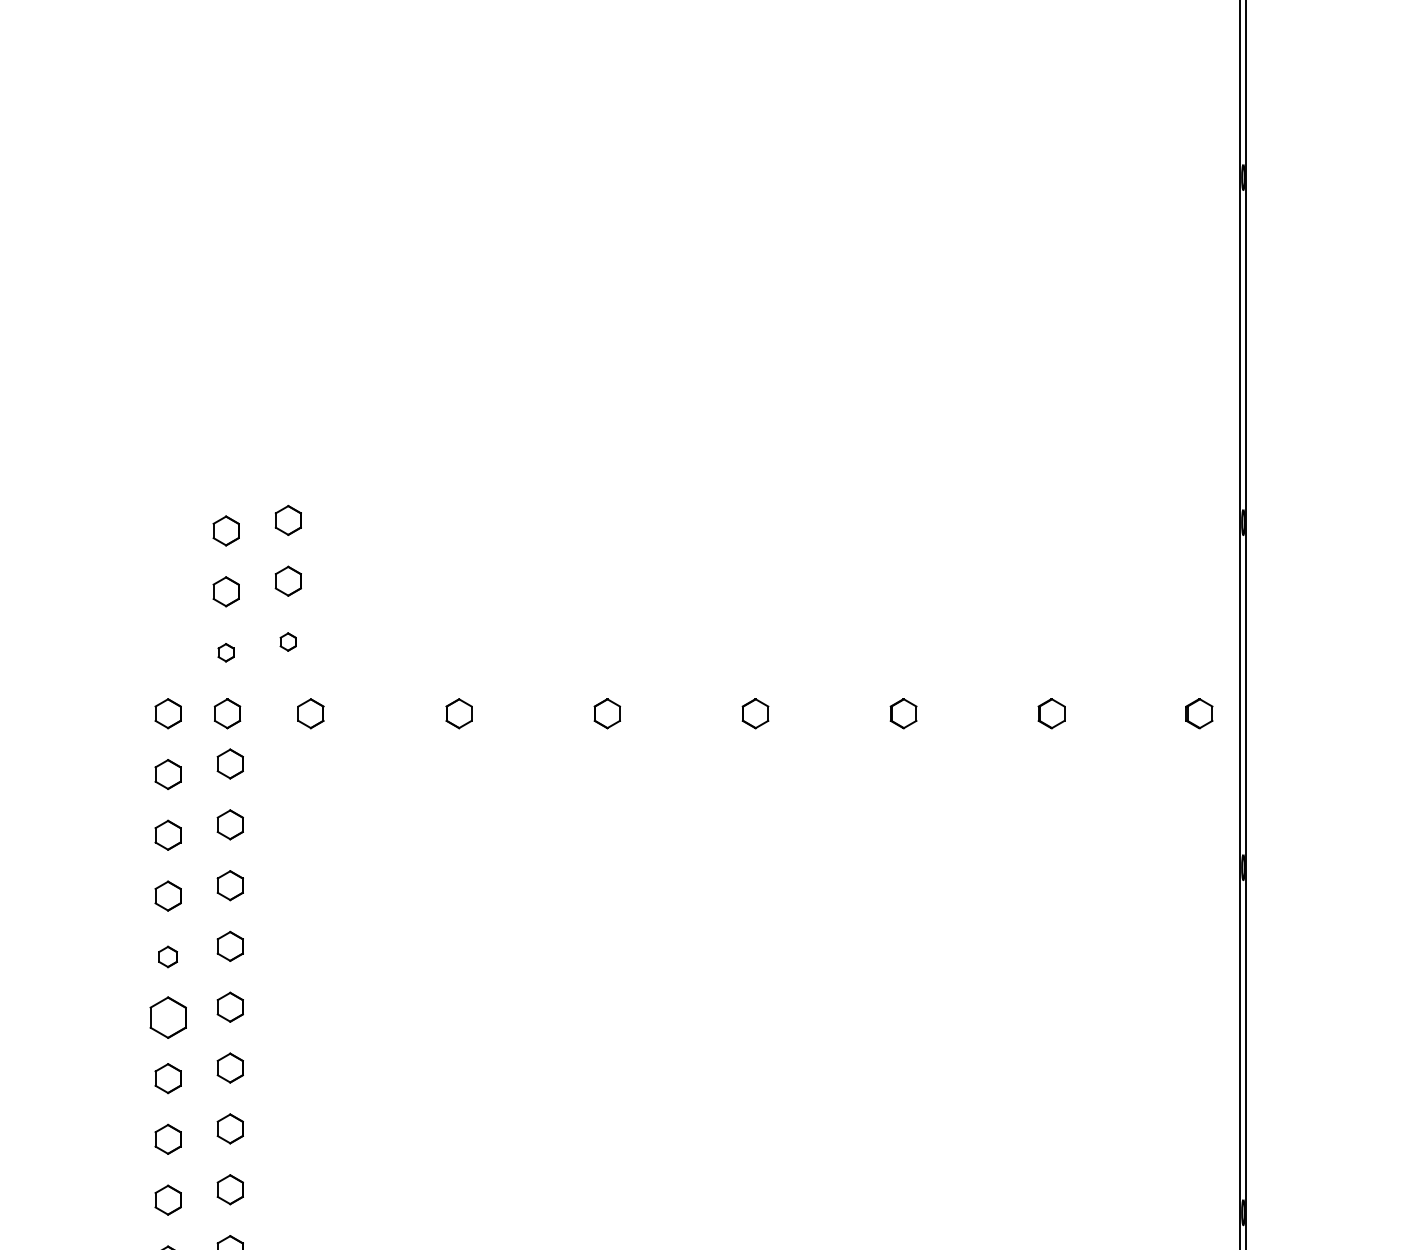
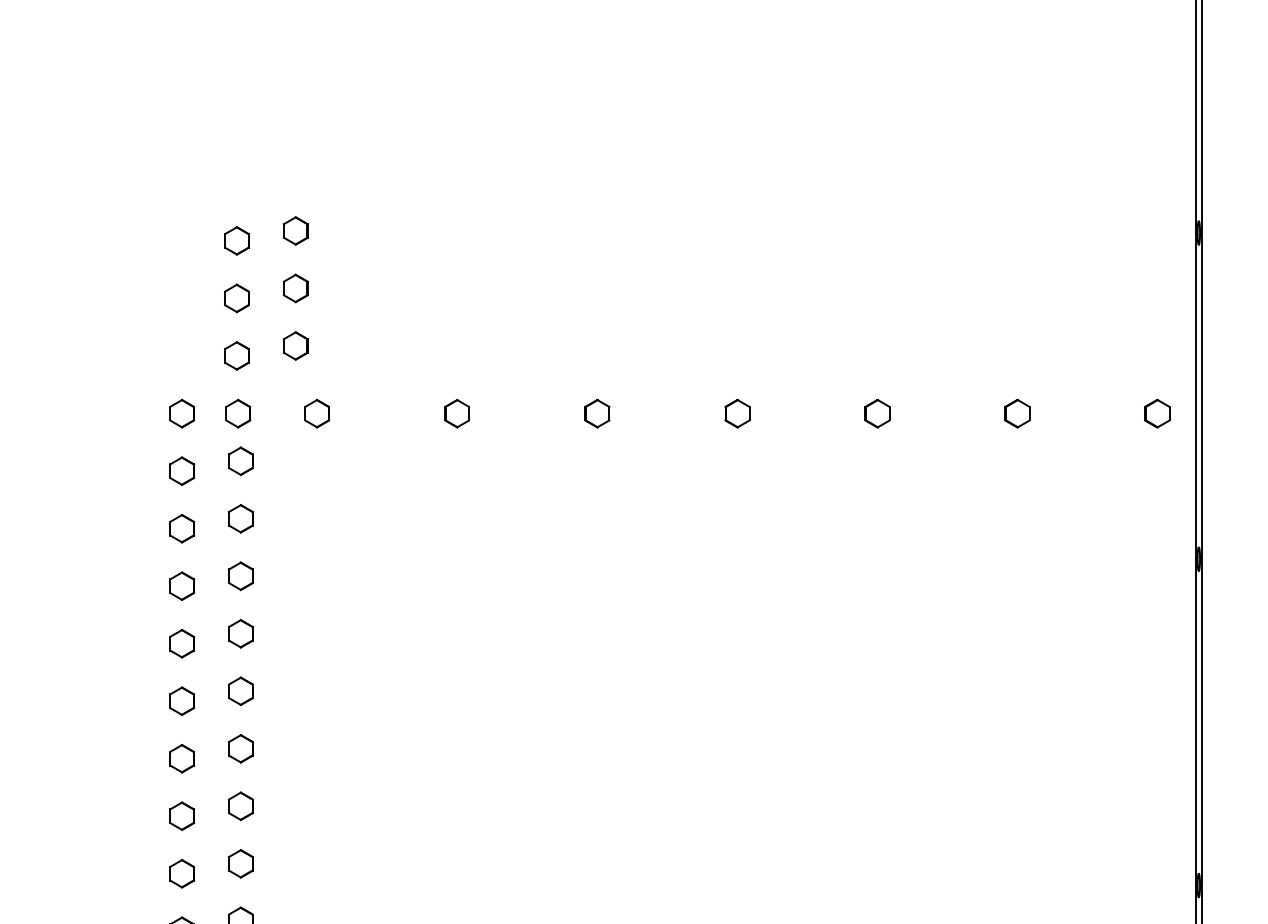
part: (287, 641) -> (294, 345), size x1.67
part: (225, 652) -> (236, 355), size x1.67
part: (167, 956) -> (181, 643), size x1.43
part: (167, 1017) -> (181, 700), size x0.71

